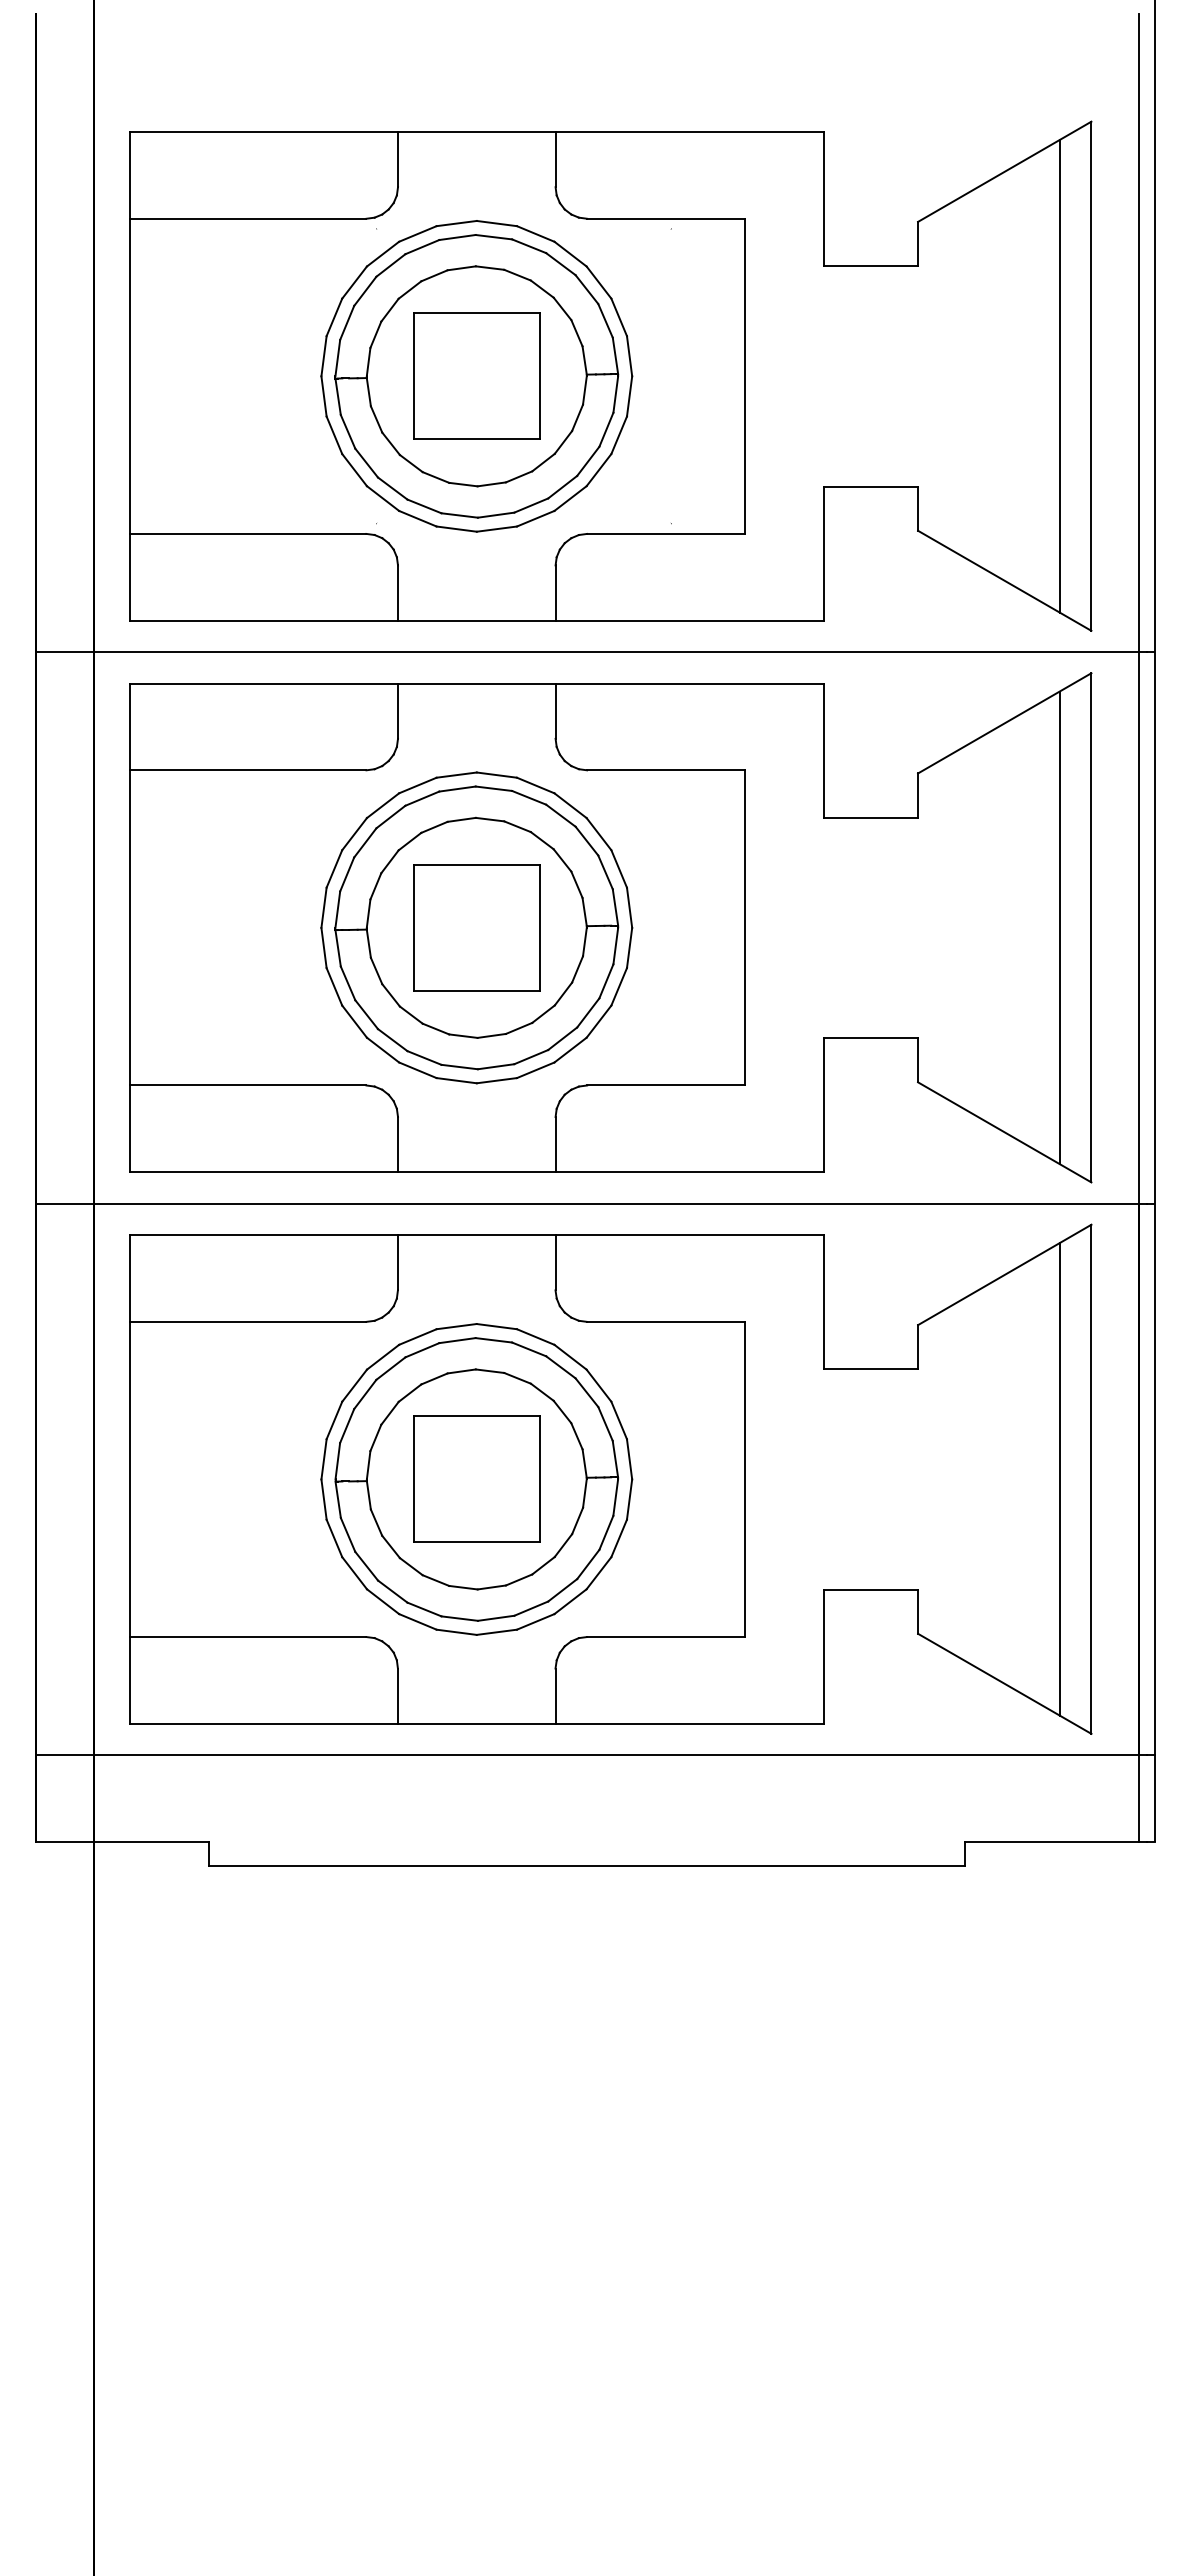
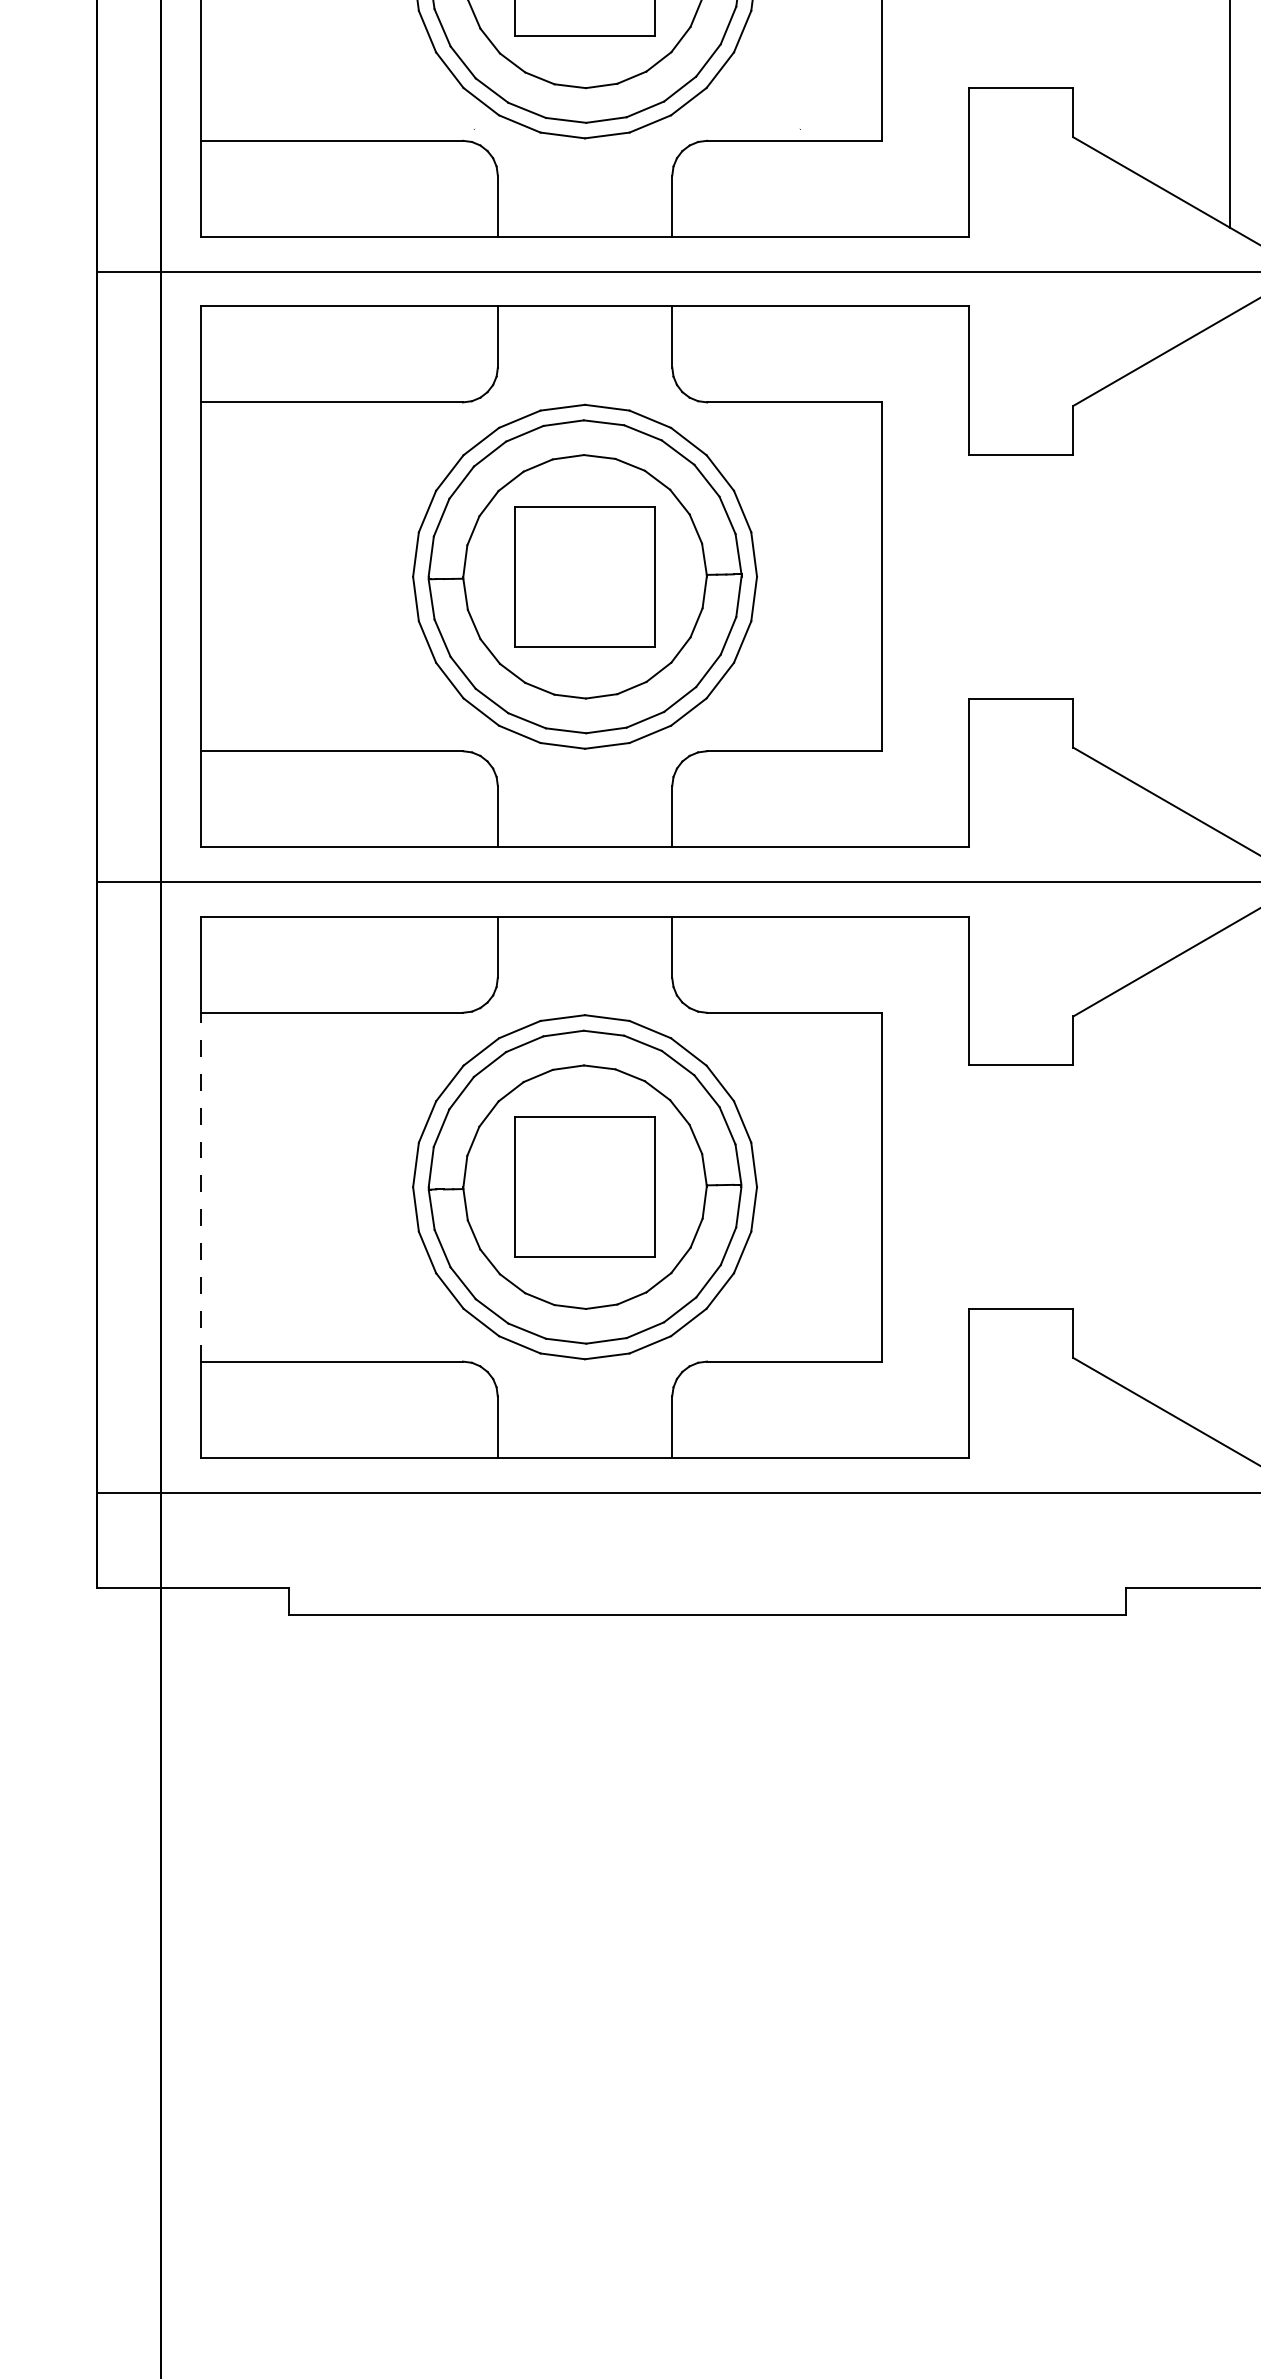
line: (1059, 927) -> (1229, 576), removed
line: (130, 1479) -> (201, 1187), solid -> dashed
line: (1059, 1479) -> (1229, 1187), removed

